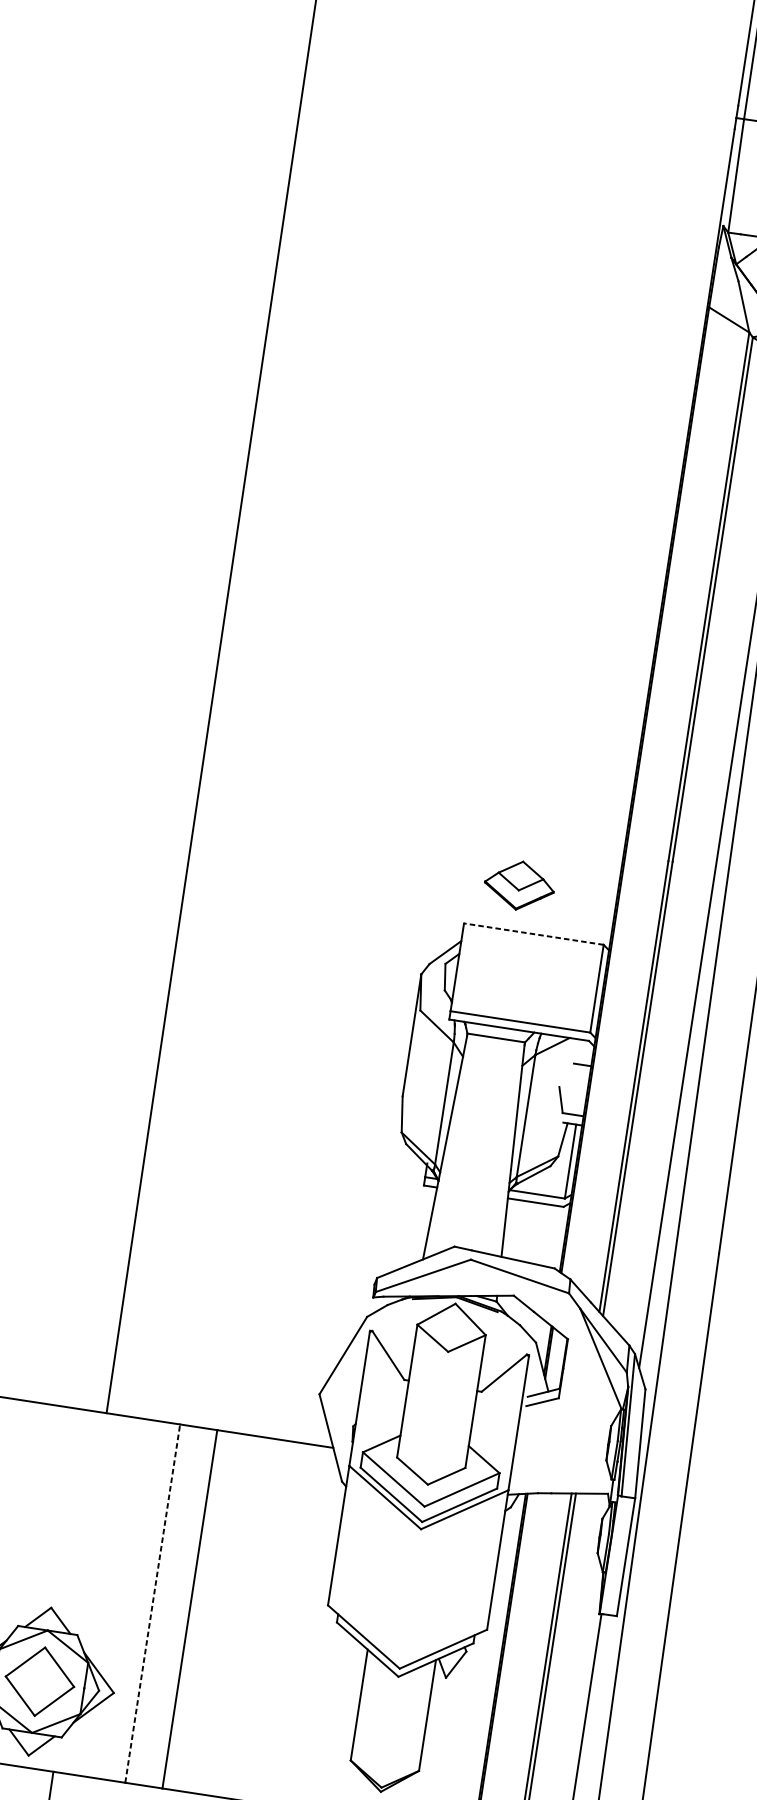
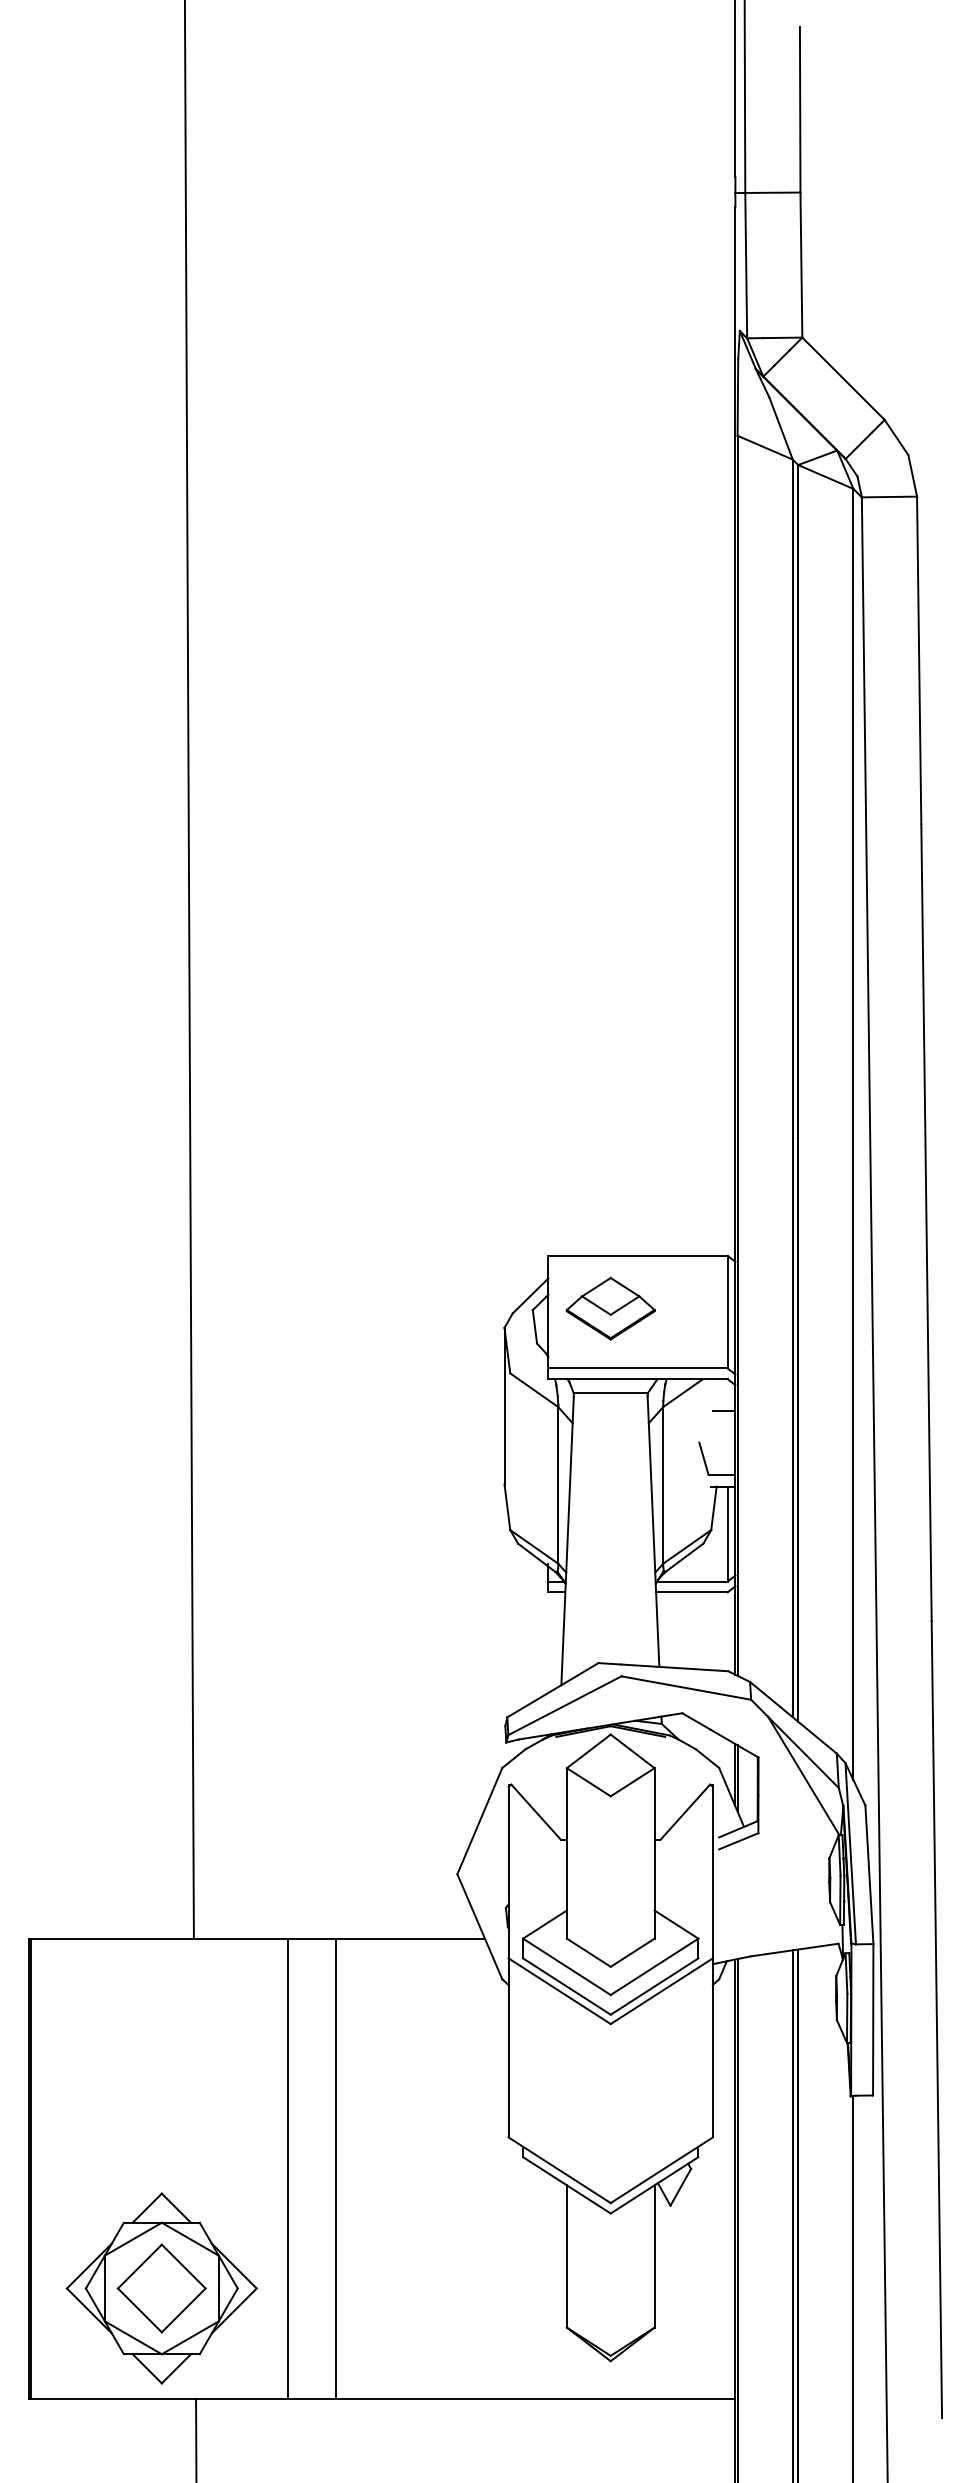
part: (519, 885) -> (610, 1308), moved
line: (533, 933) -> (637, 1255), dashed -> solid
line: (152, 1603) -> (288, 2168), dashed -> solid

